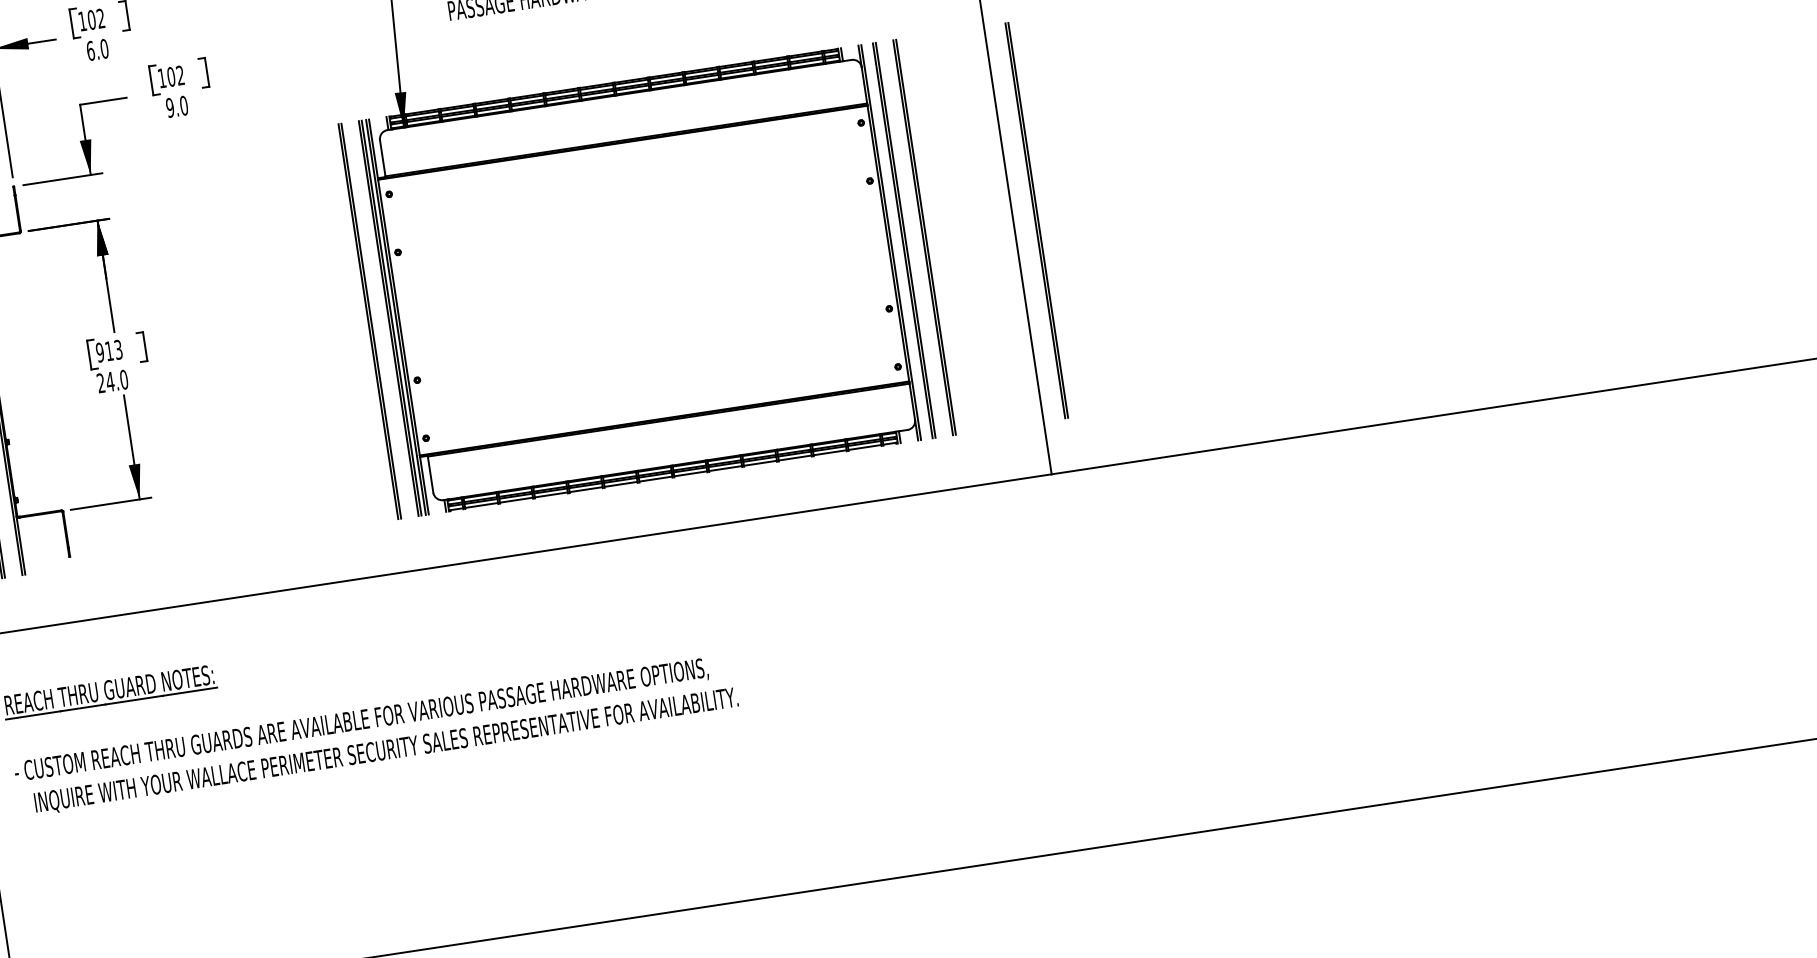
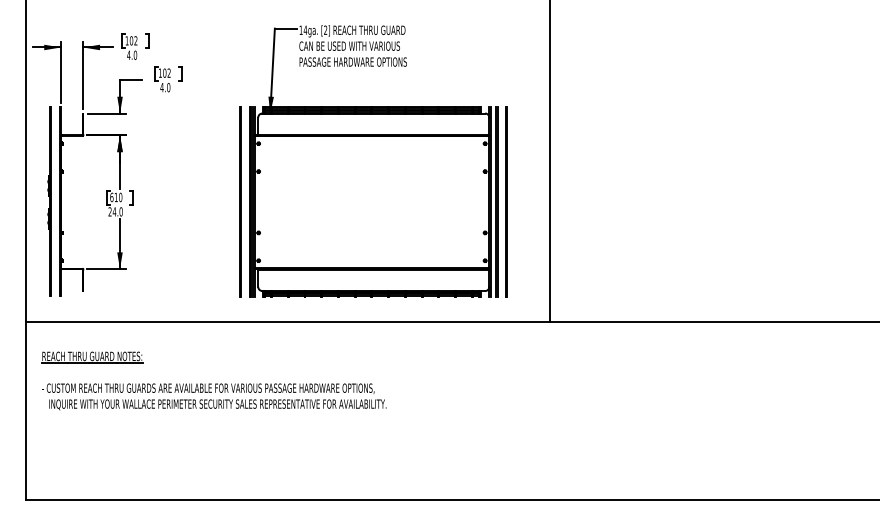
text: (89, 49) -> (128, 54), 6.0 -> 4.0
text: (168, 107) -> (161, 87), 9.0 -> 4.0
line: (1036, 219) -> (560, 201), removed
text: (109, 351) -> (116, 197), 913 -> 610

